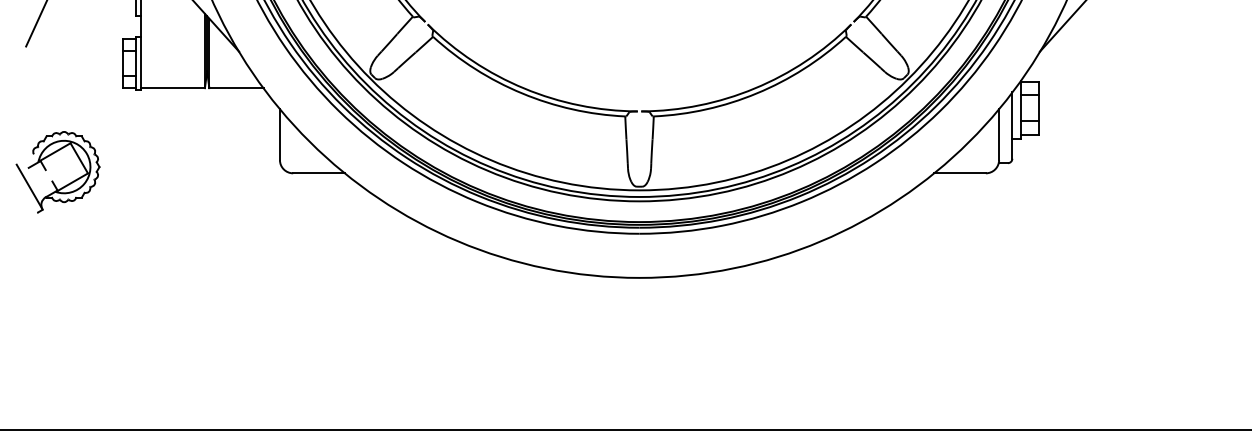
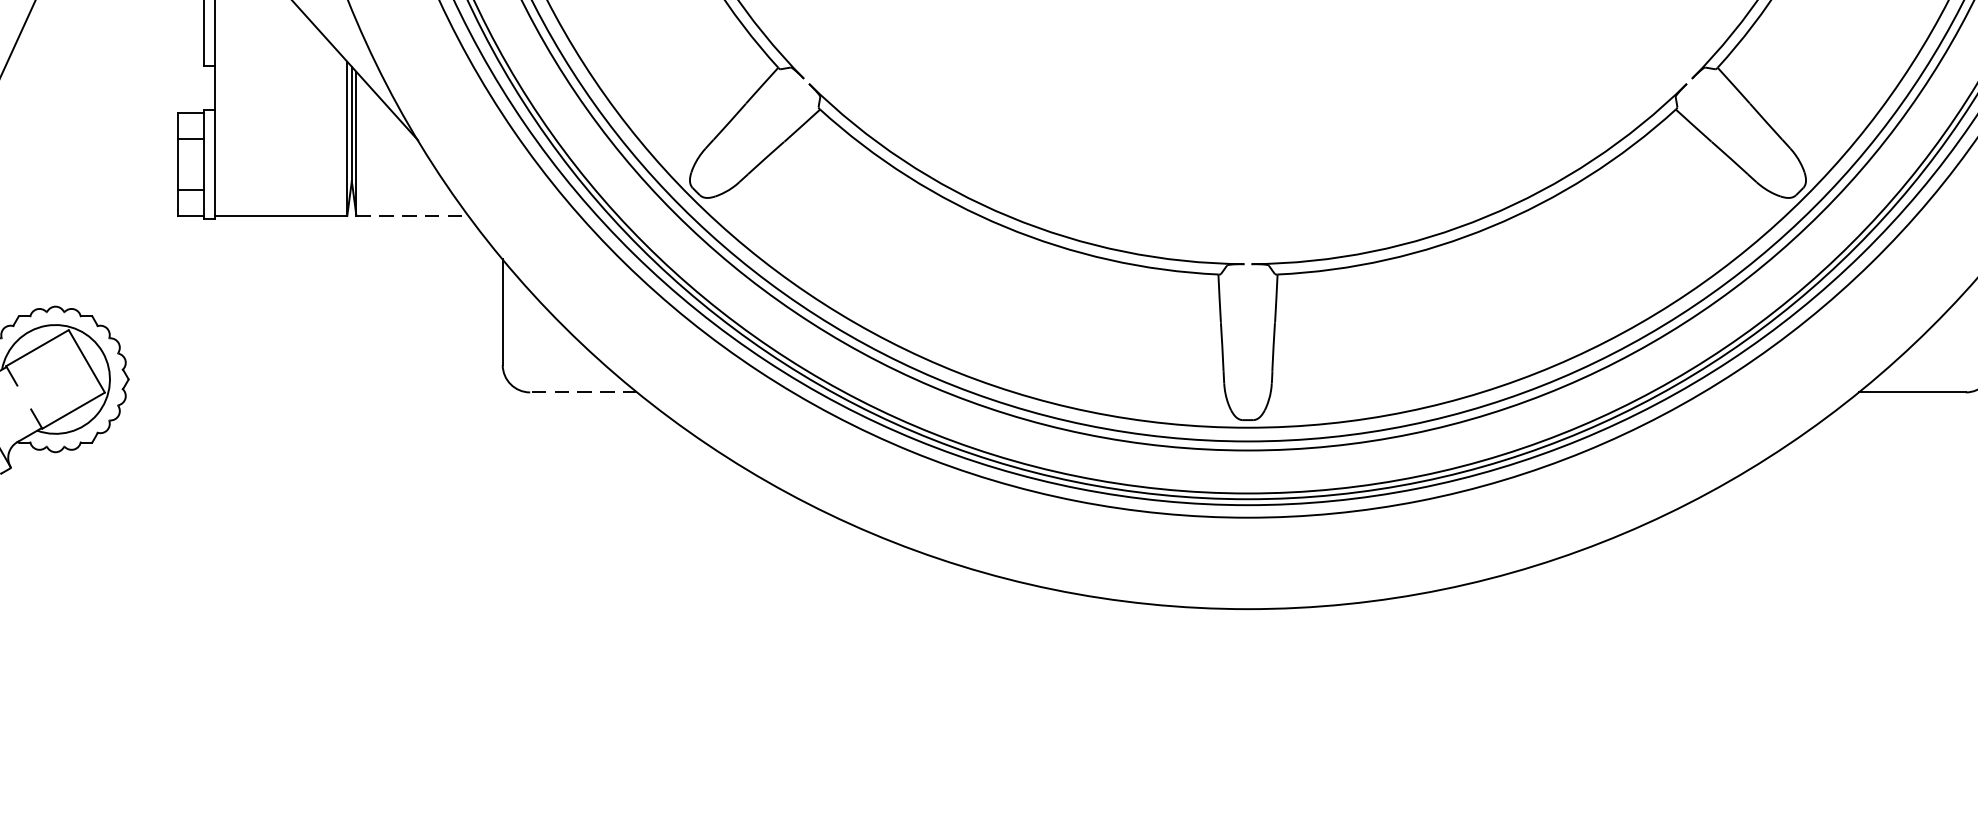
line: (236, 88) -> (412, 216), solid -> dashed
line: (319, 173) -> (584, 392), solid -> dashed

